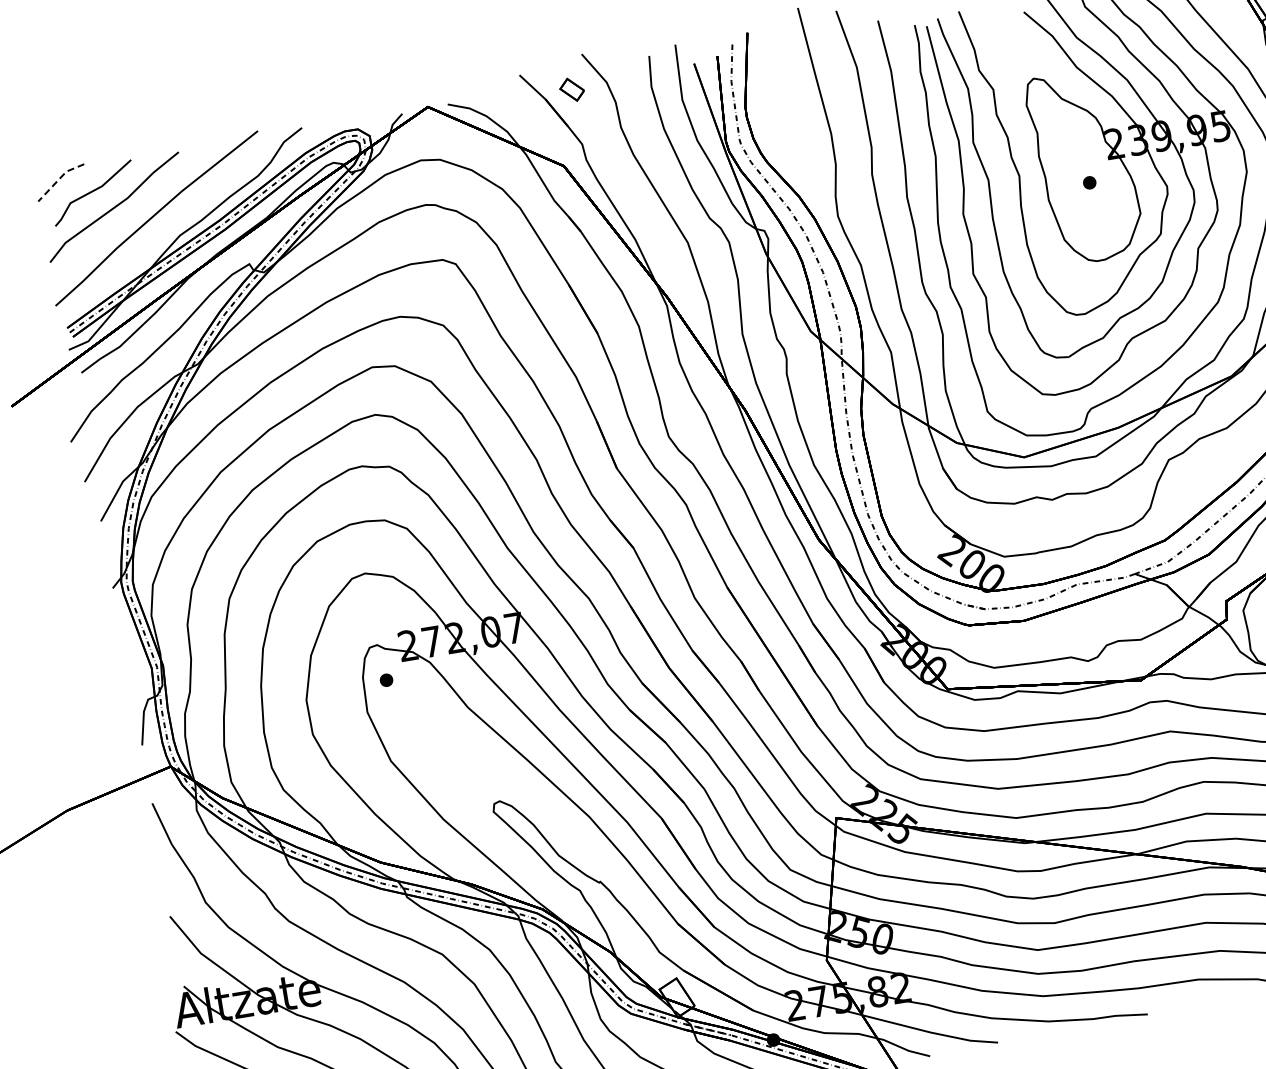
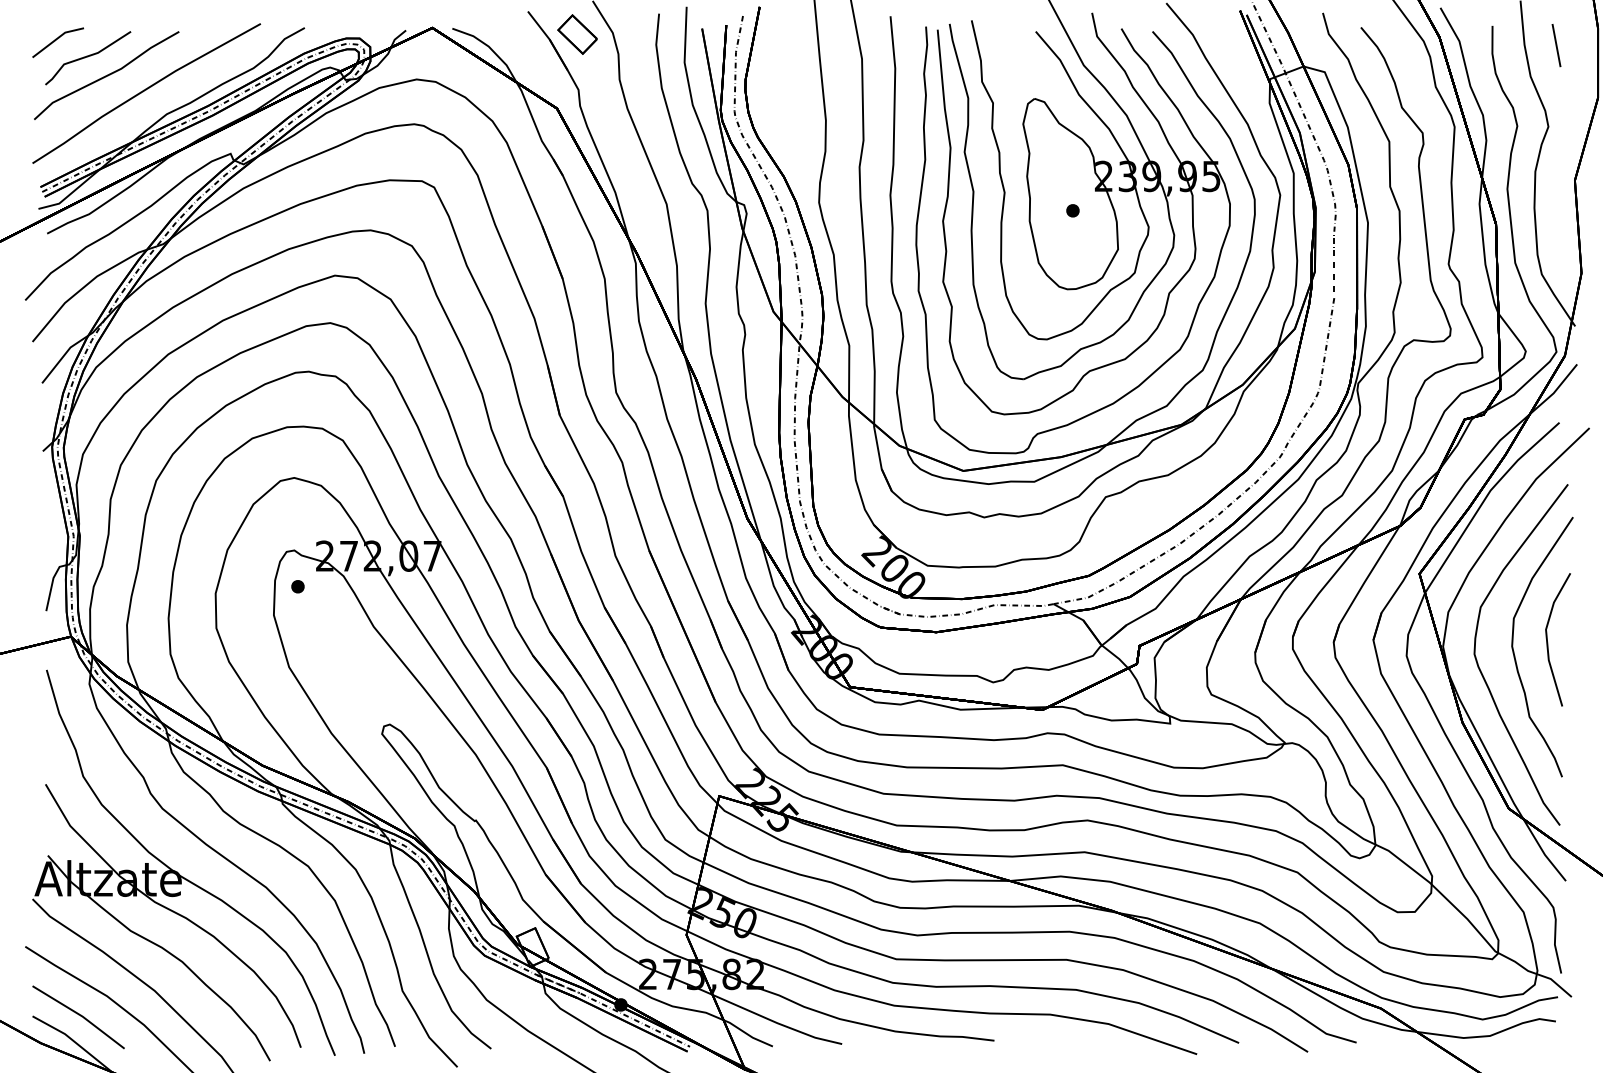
part: (572, 89) -> (577, 34), size x1.67
line: (58, 179) -> (56, 39), dashed -> solid

